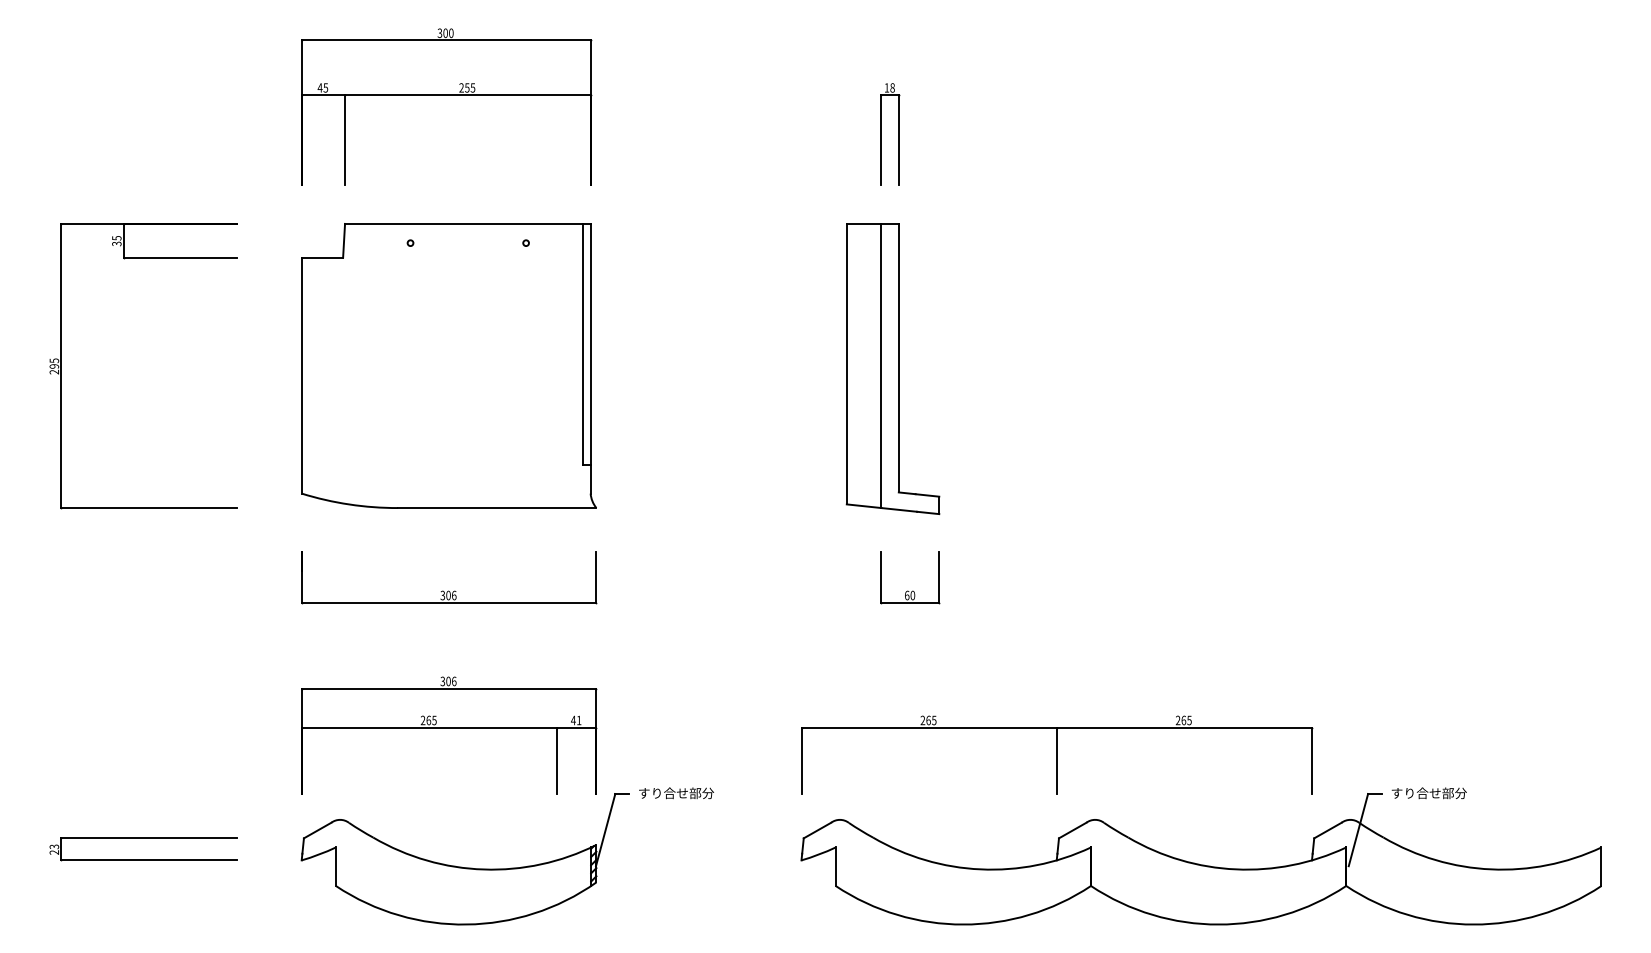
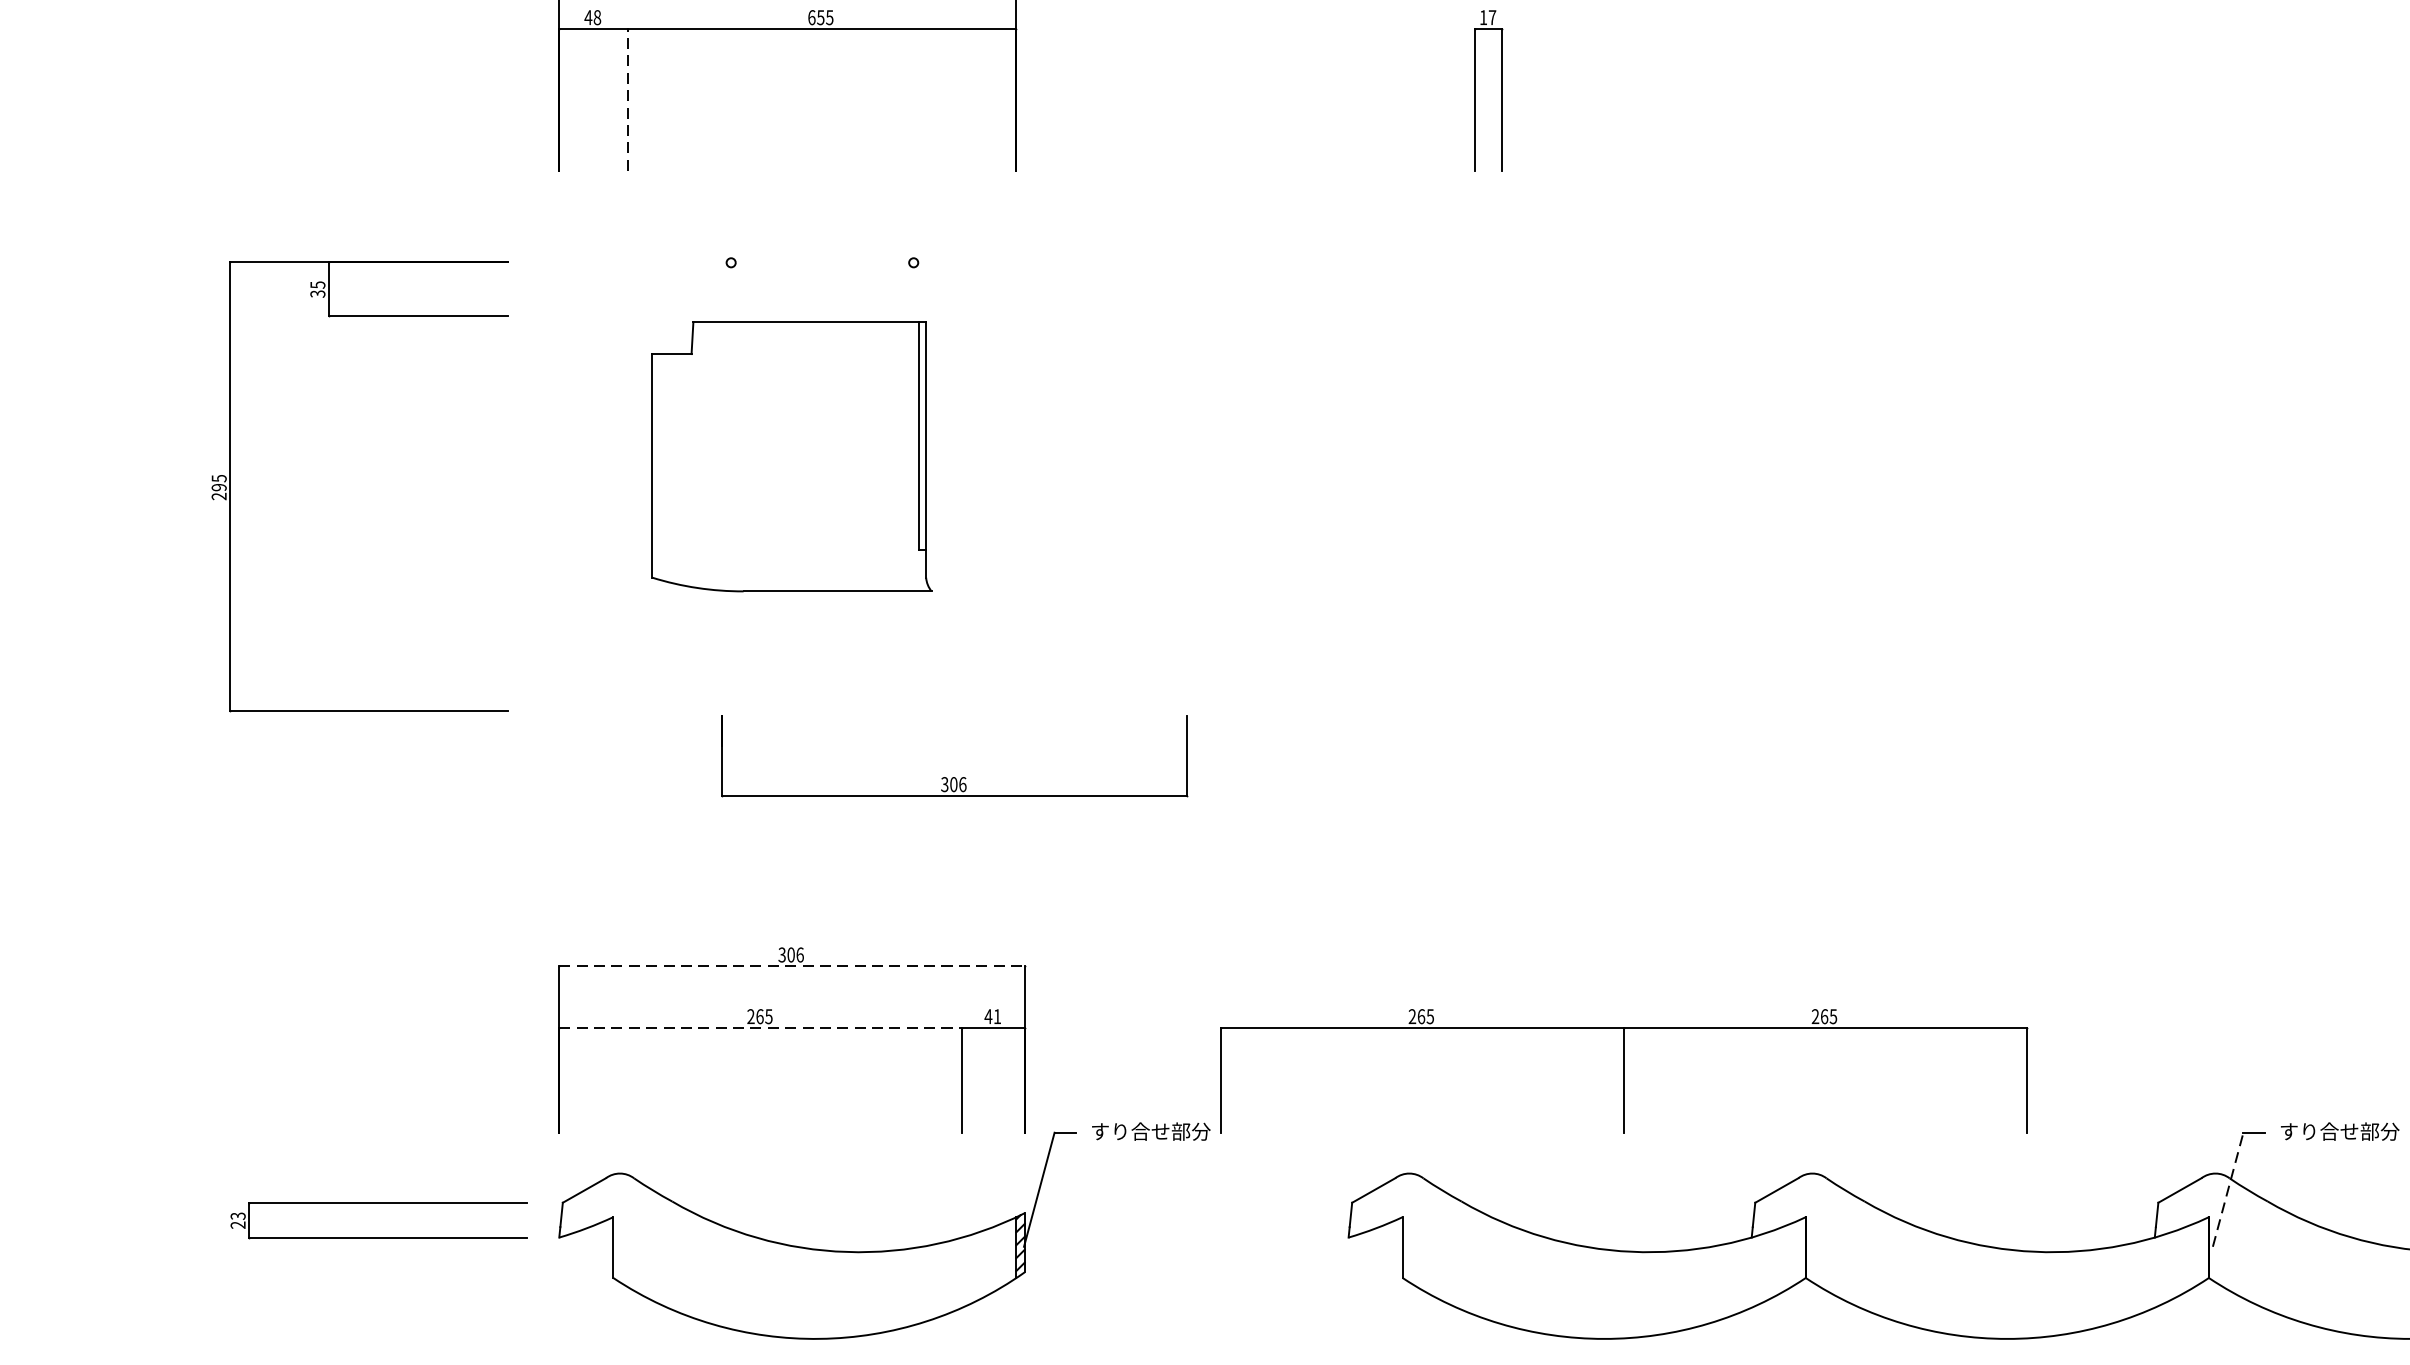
text: (325, 87) -> (596, 16), 45 -> 48
text: (461, 87) -> (811, 16), 255 -> 655
text: (892, 87) -> (1492, 16), 18 -> 17
line: (345, 139) -> (628, 99), solid -> dashed
part: (448, 365) -> (791, 455), size x0.6
part: (61, 366) -> (230, 487), moved
part: (892, 368) -> (1492, 460), removed
part: (448, 590) -> (953, 776), moved
part: (912, 590) -> (1523, 811), removed
line: (449, 688) -> (792, 966), solid -> dashed
line: (429, 727) -> (761, 1027), solid -> dashed
part: (1057, 754) -> (1624, 1070), moved
line: (1358, 829) -> (2228, 1188), solid -> dashed
part: (143, 859) -> (378, 1236), moved

